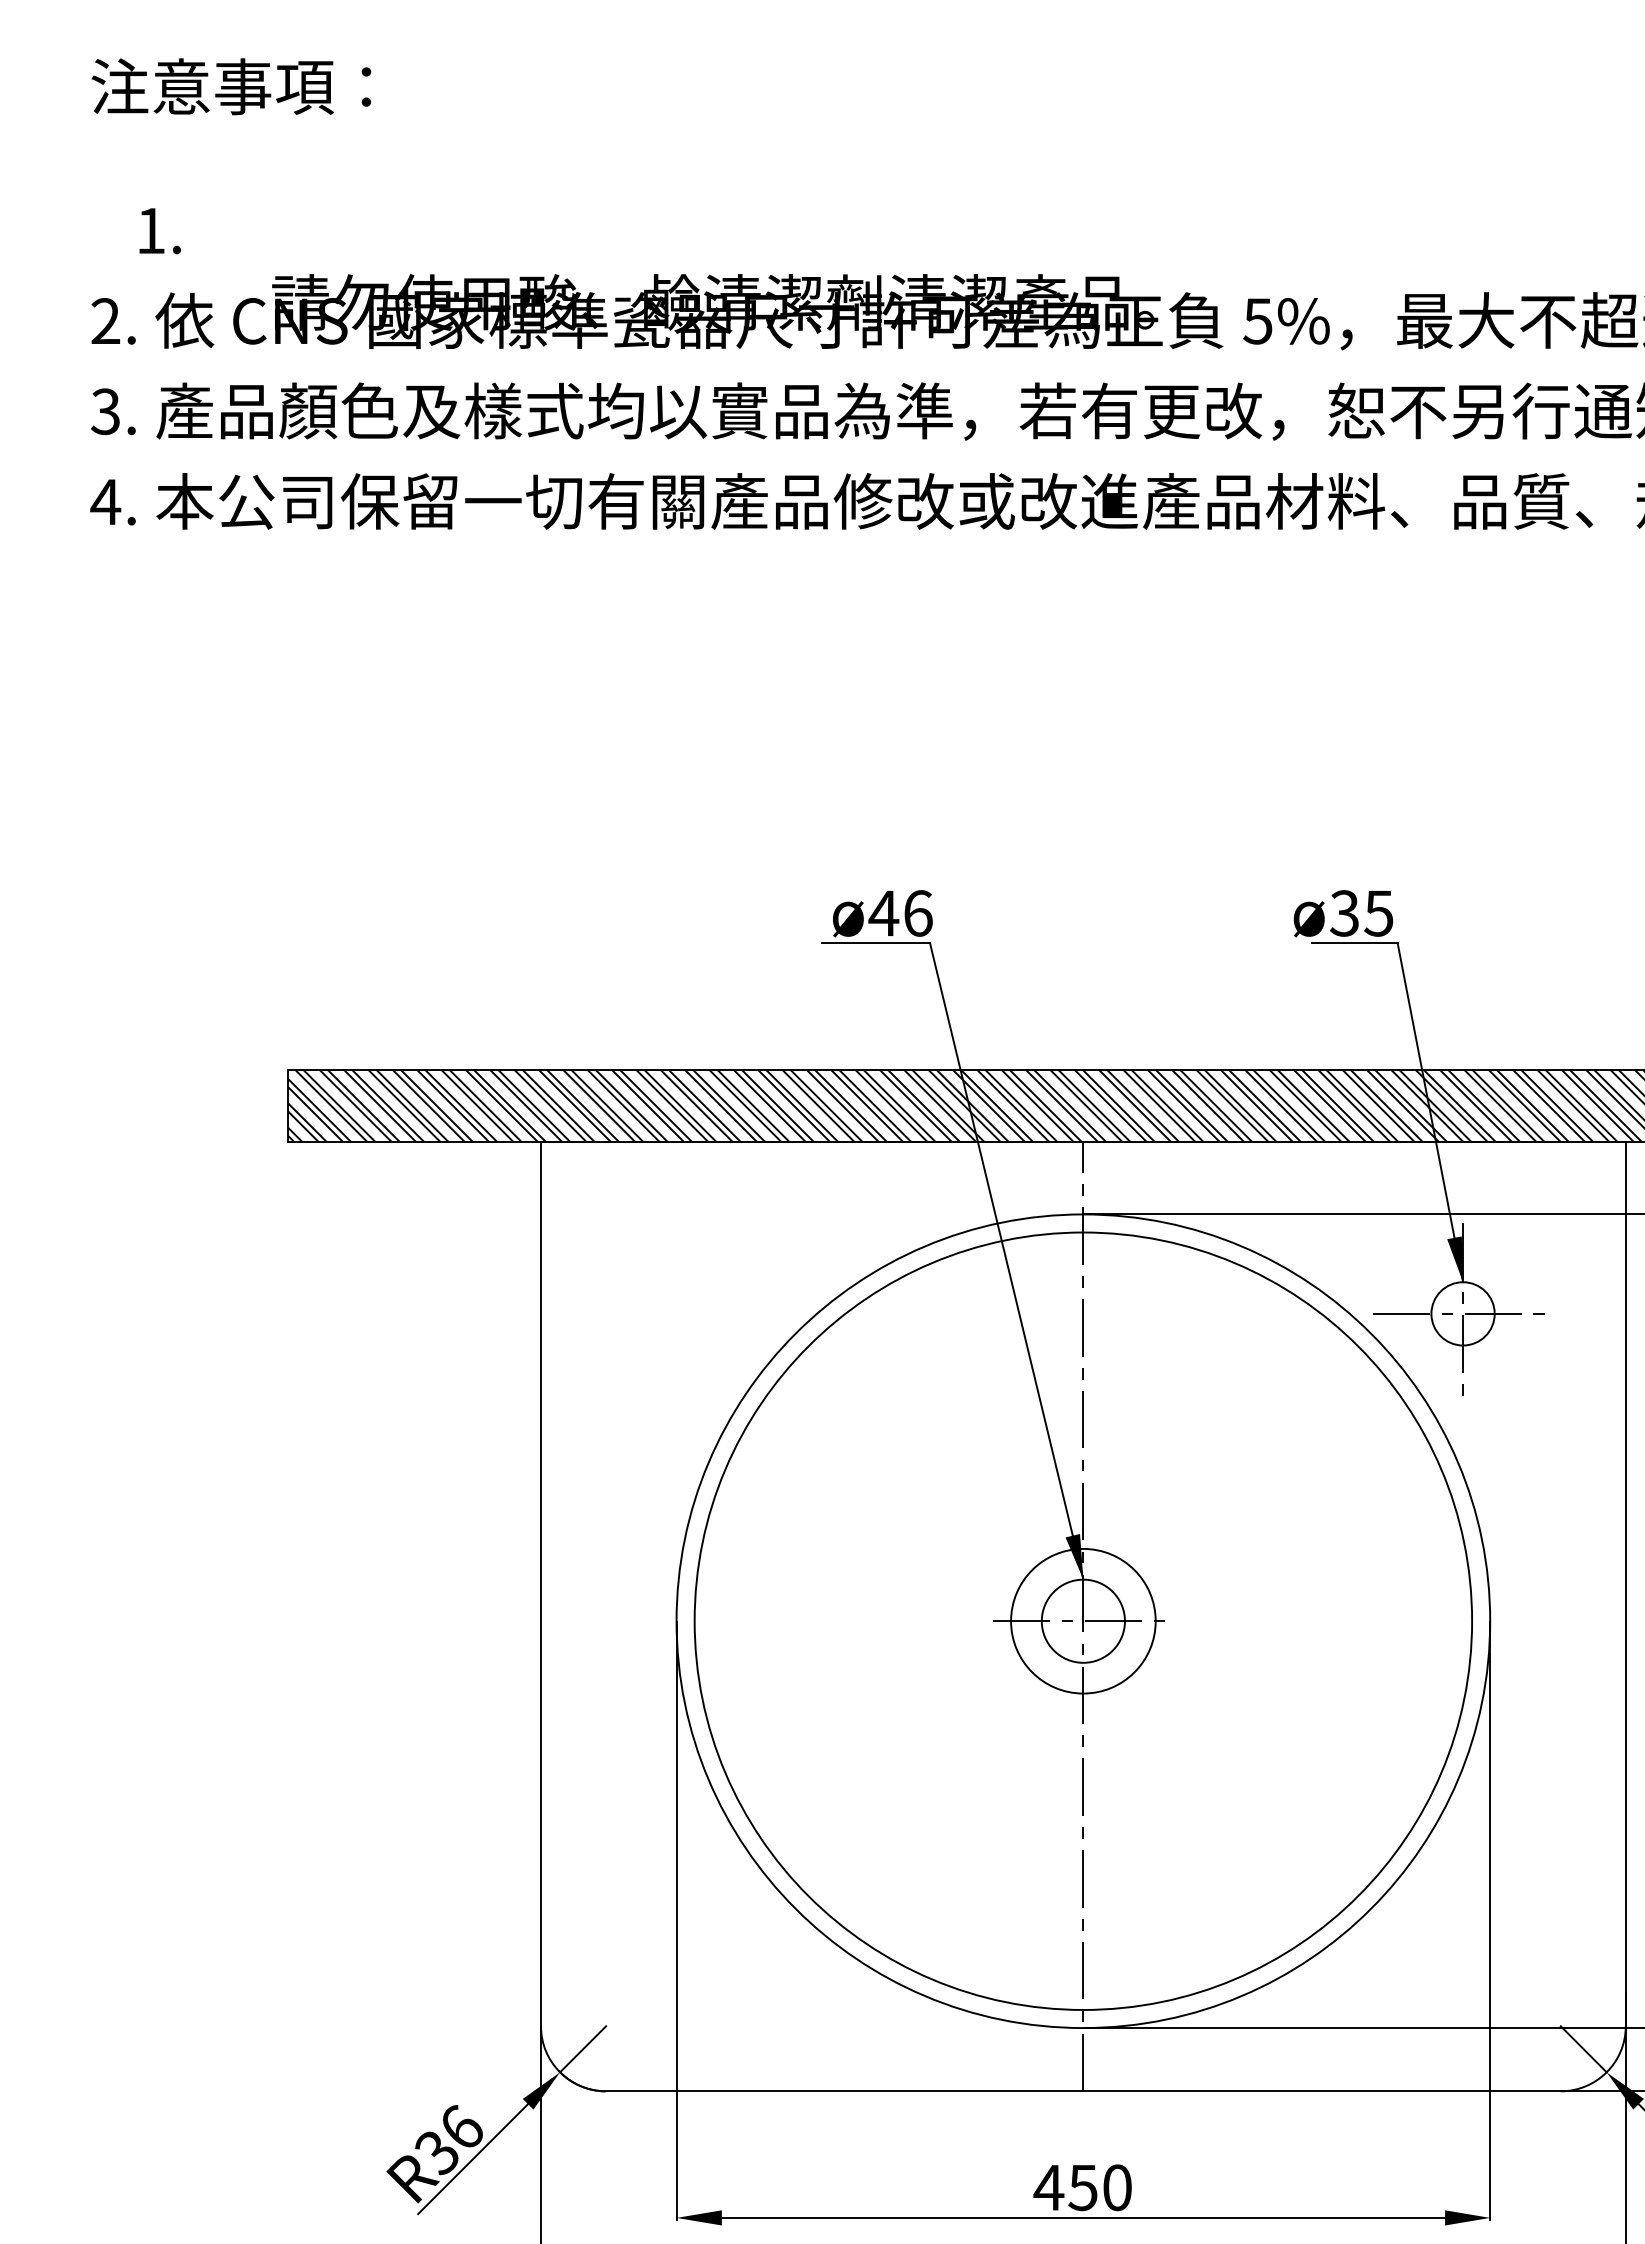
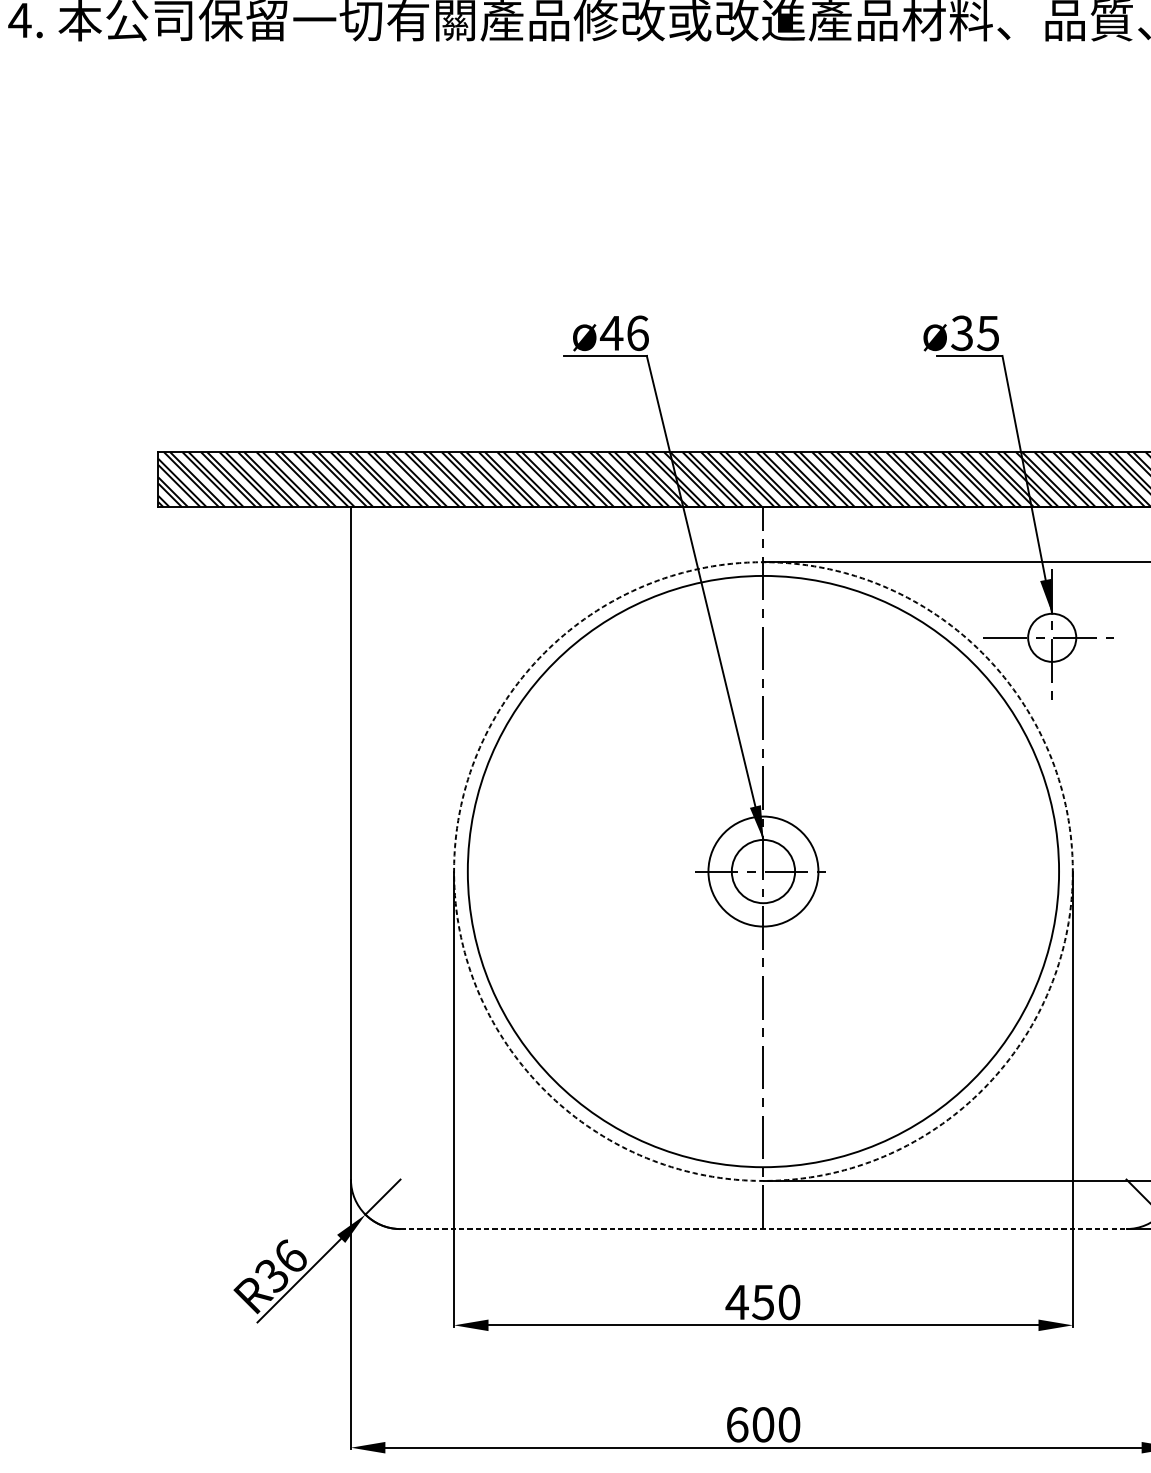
circle: (1083, 1621) -> (763, 871), solid -> dashed
line: (1083, 2091) -> (763, 1229), solid -> dashed

